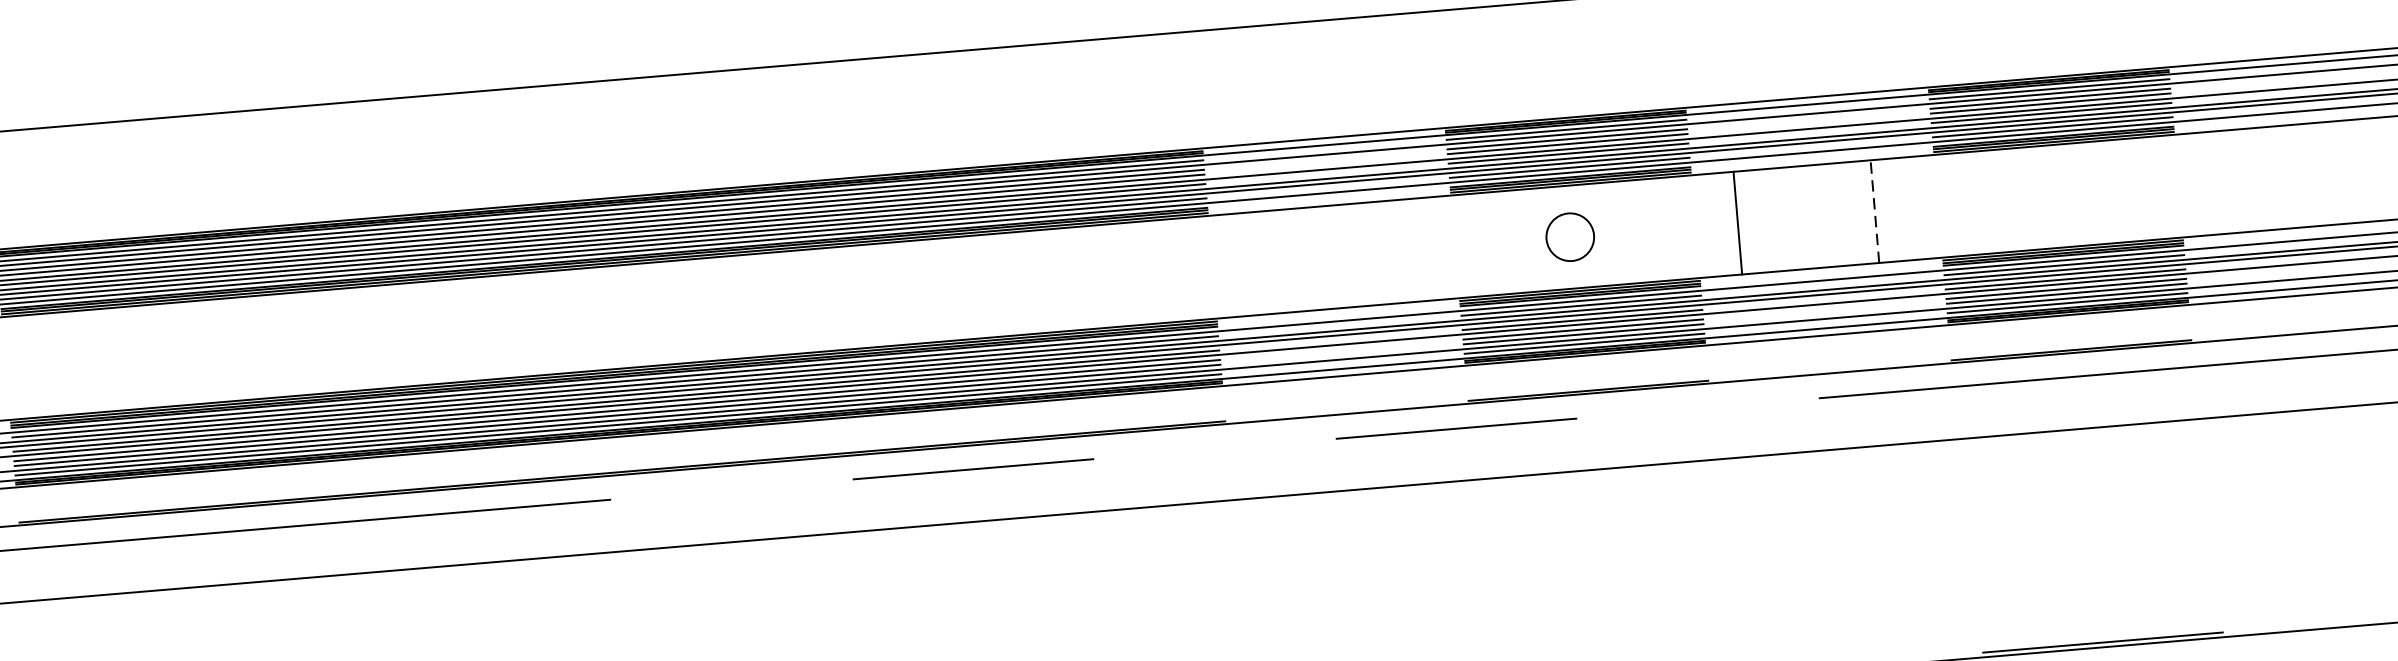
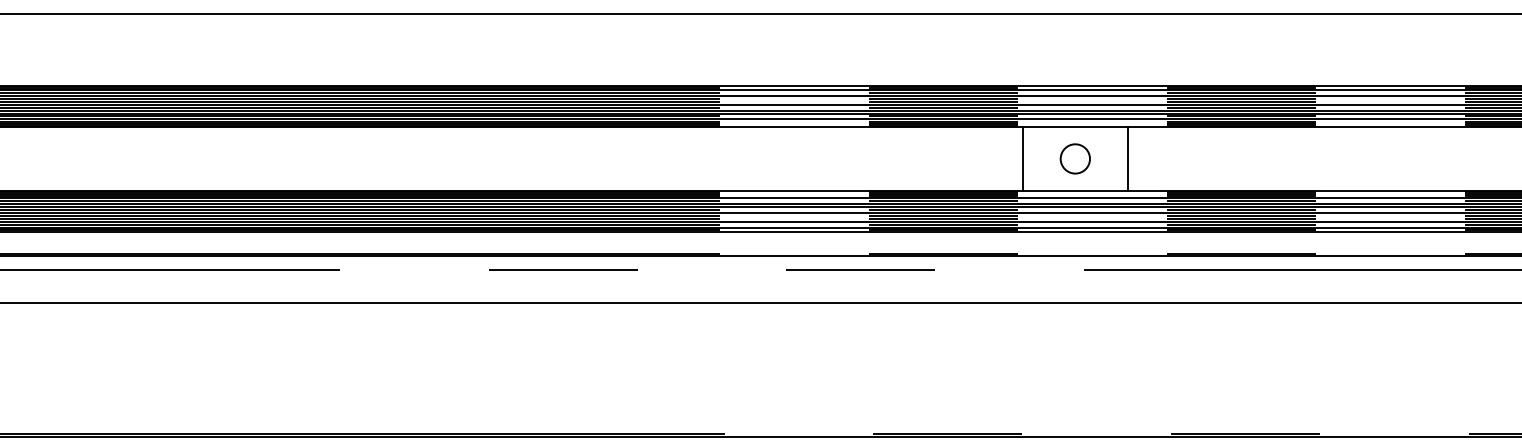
line: (1875, 210) -> (1128, 158), dashed -> solid
line: (1737, 222) -> (1022, 158), moved
circle: (1568, 236) -> (1074, 158), moved

